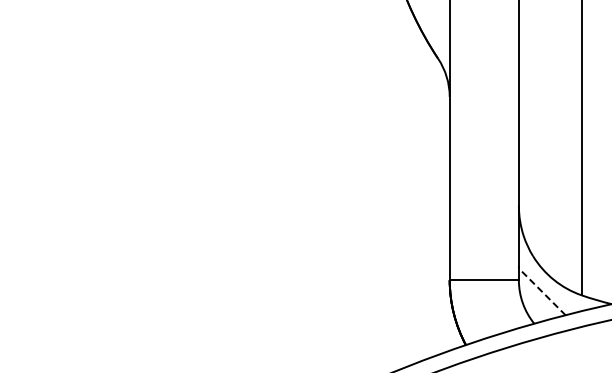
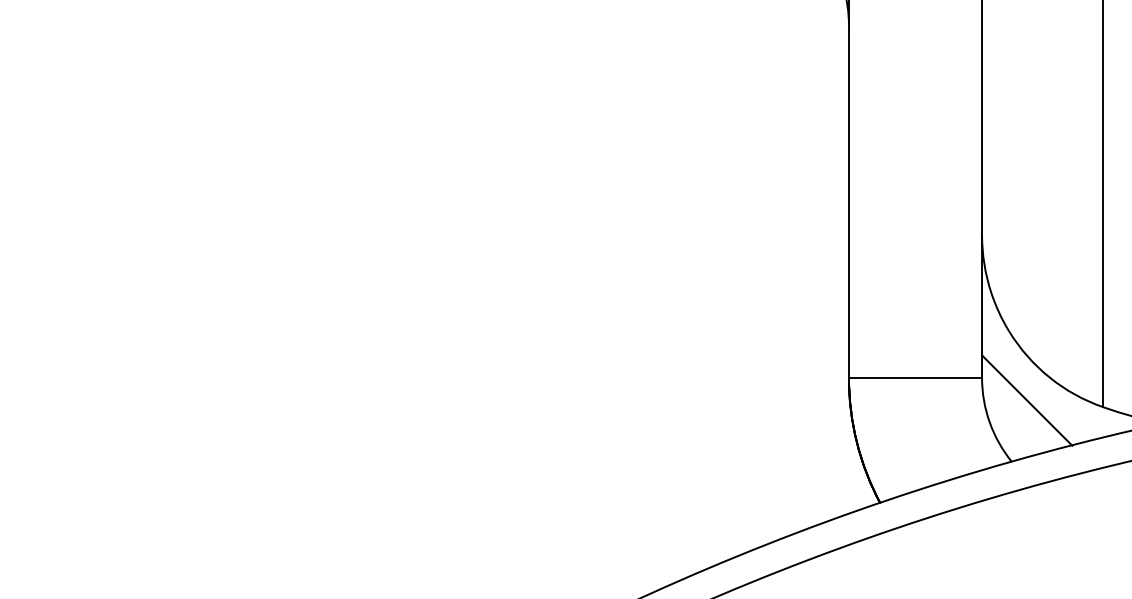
line: (542, 291) -> (1027, 399), dashed -> solid

